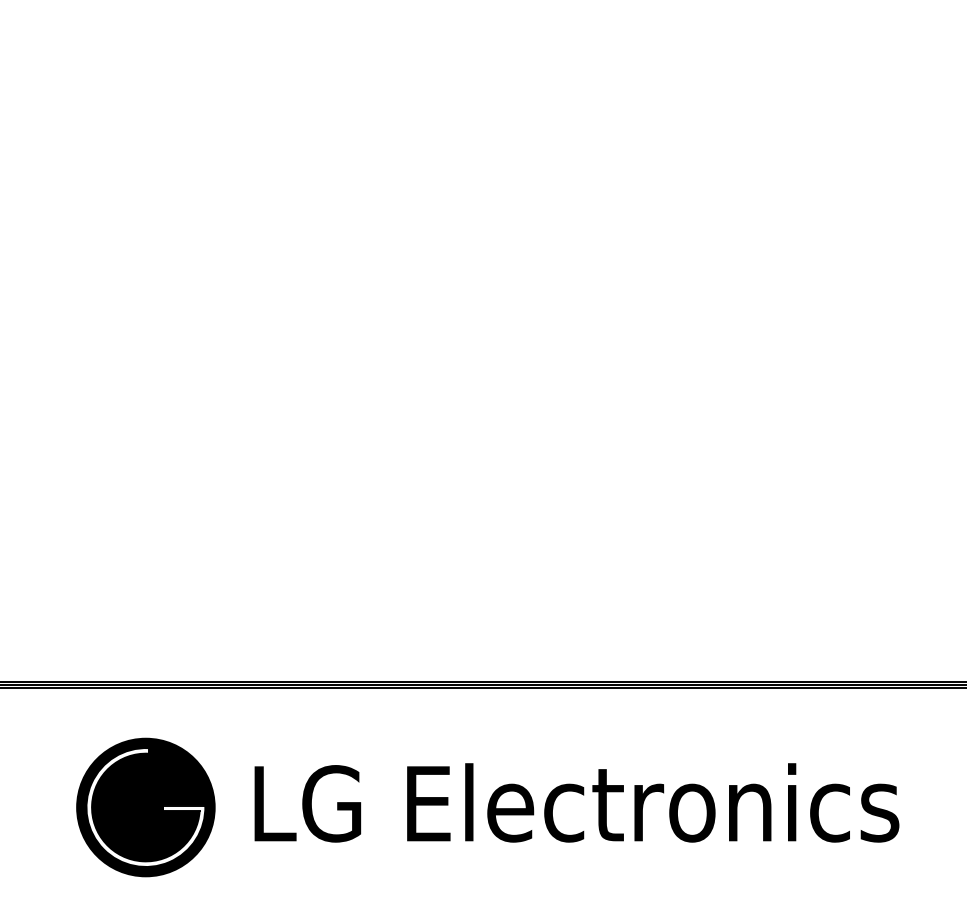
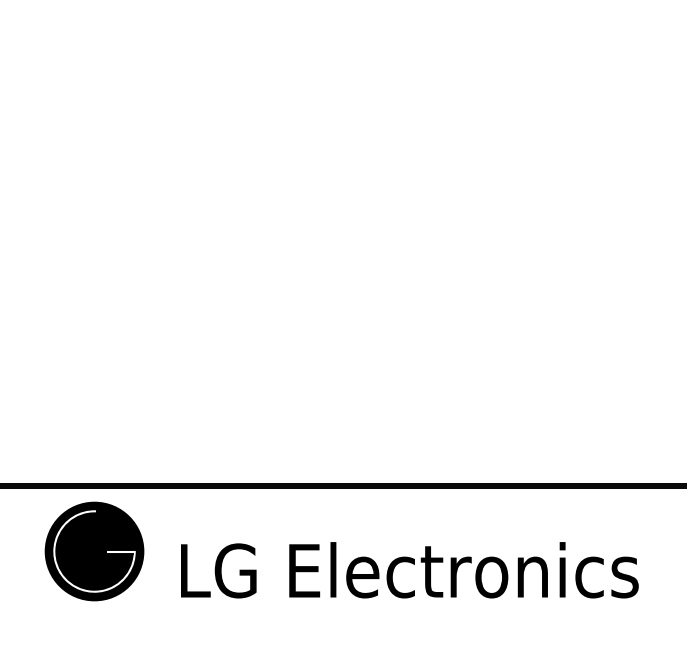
part: (145, 807) -> (94, 551), moved

